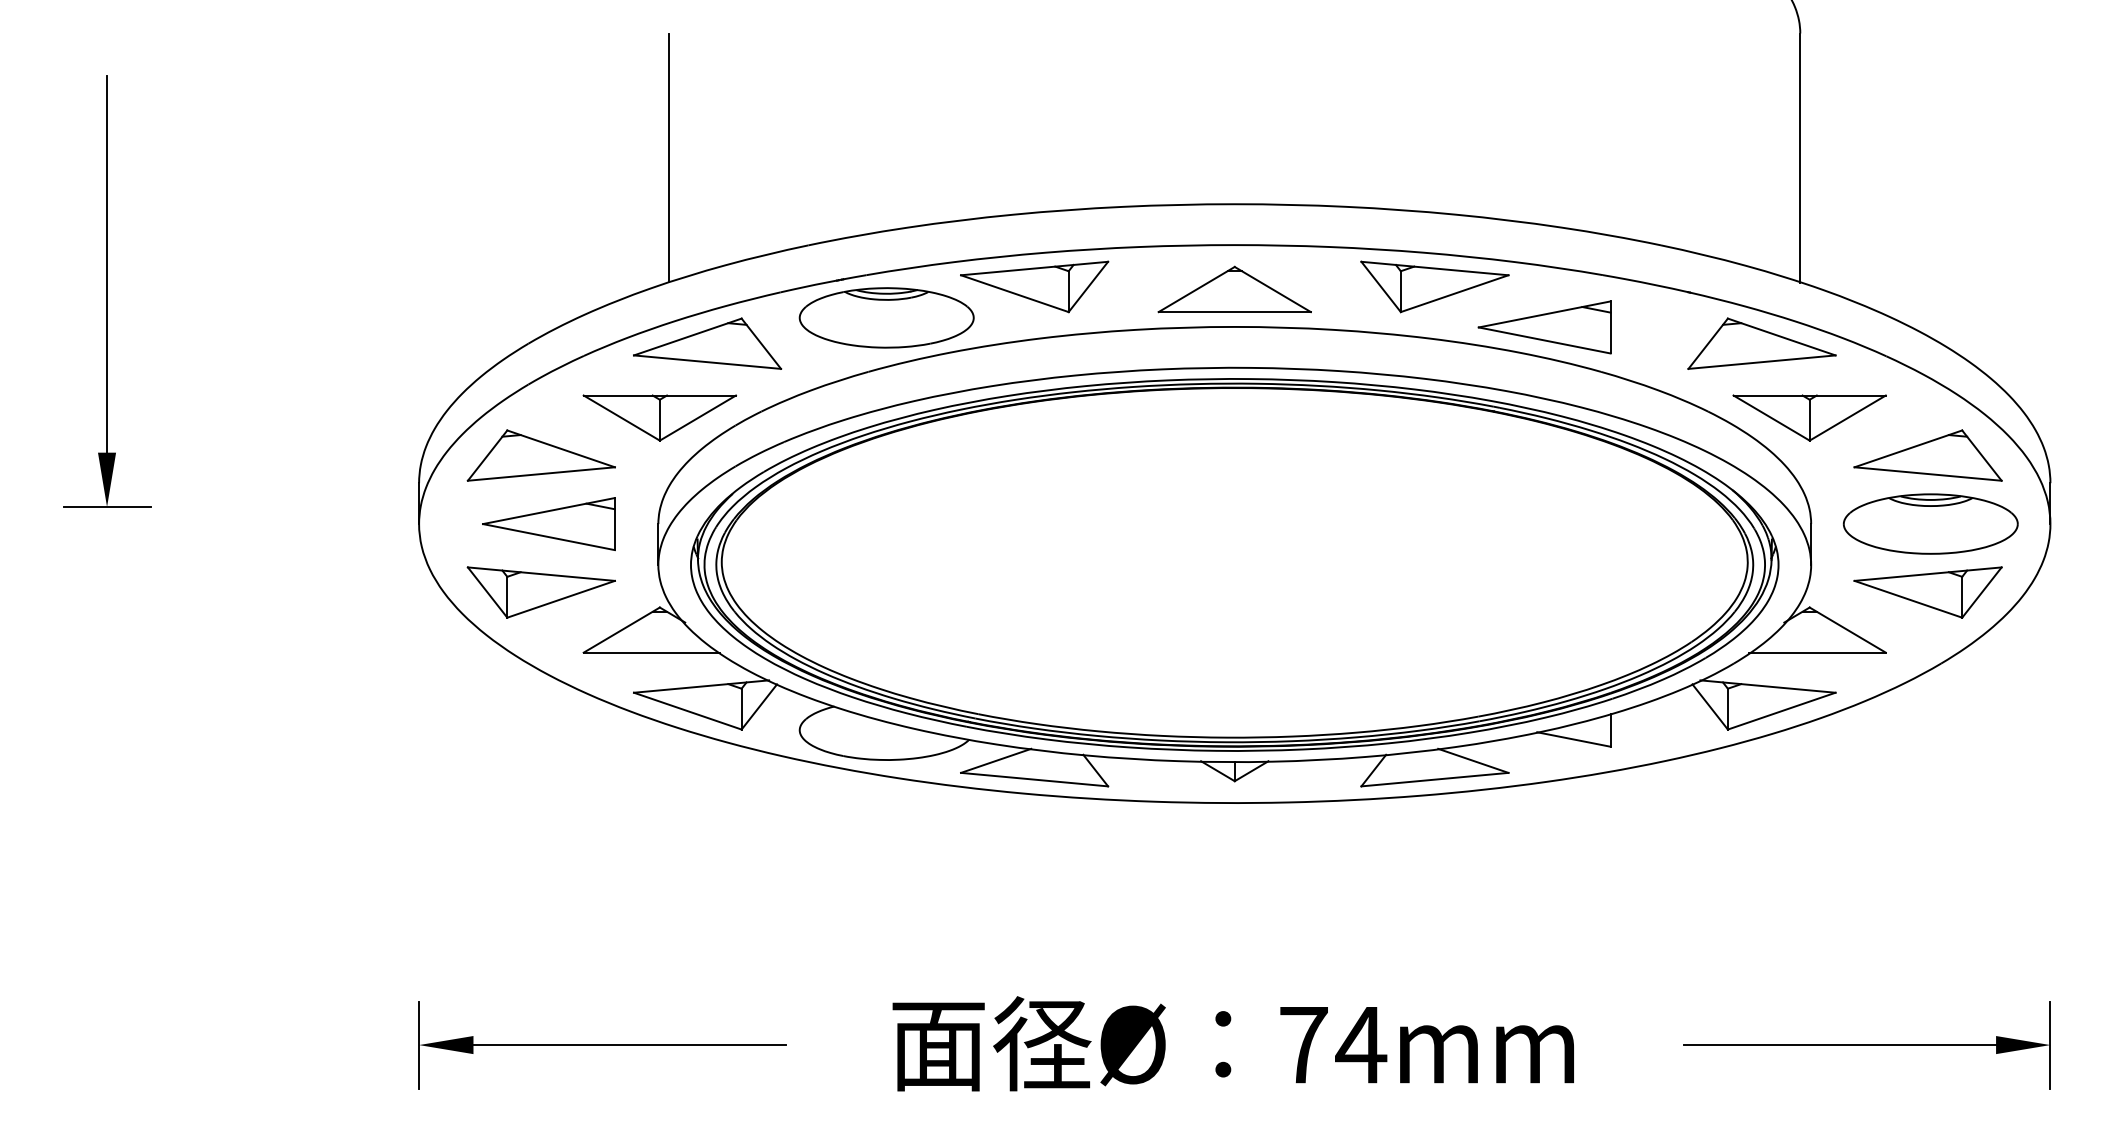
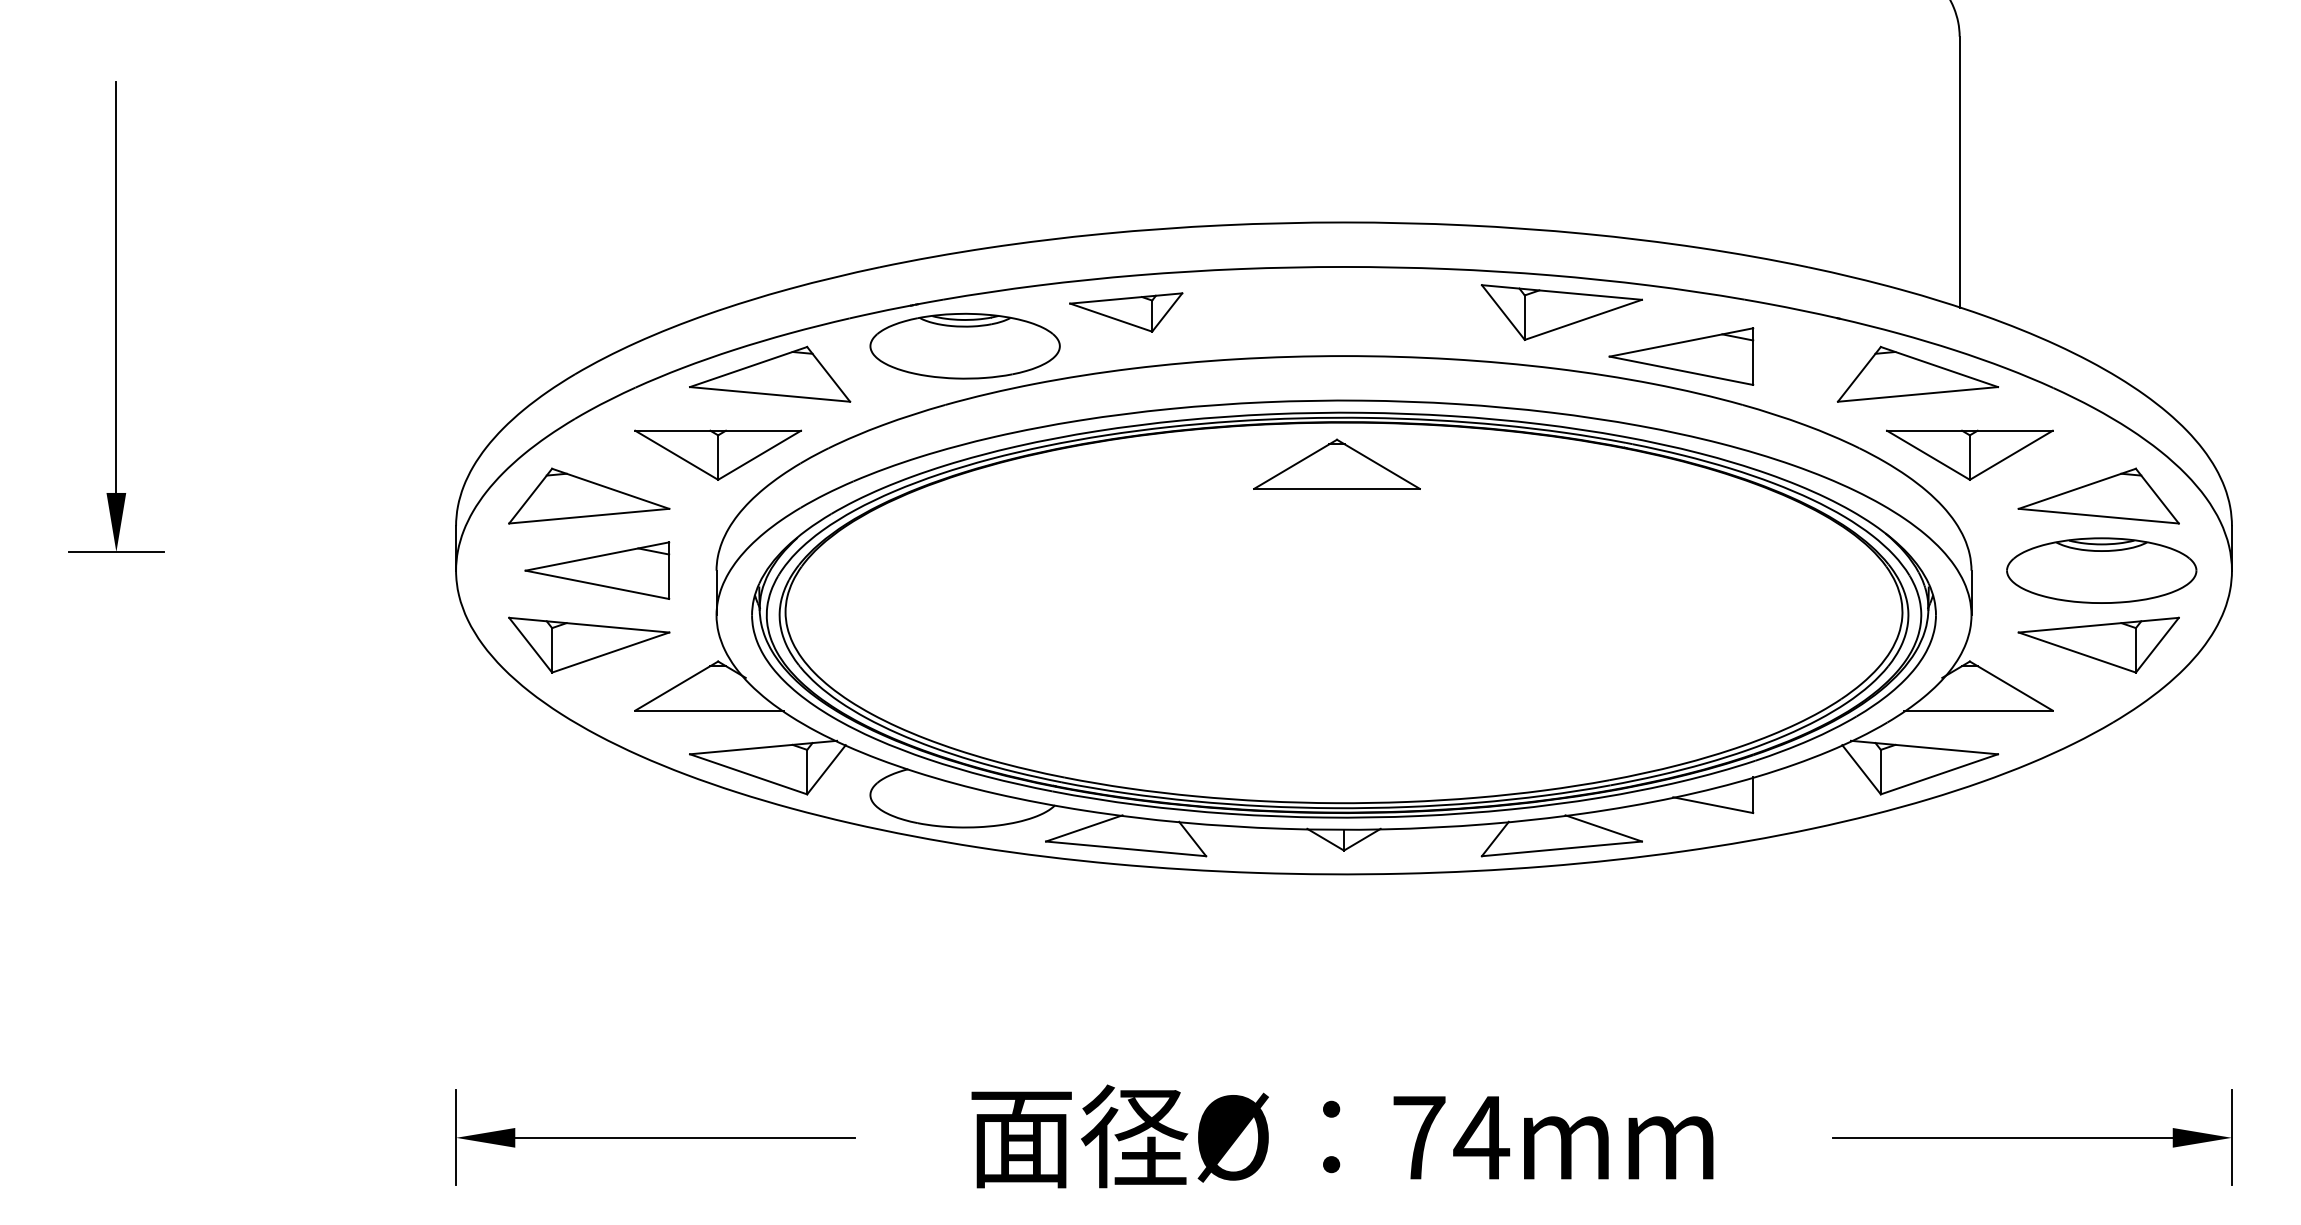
line: (669, 157) -> (728, 171), removed
part: (1034, 286) -> (1126, 312), size x0.7
part: (1234, 288) -> (1336, 463), moved

